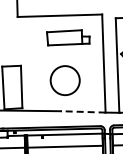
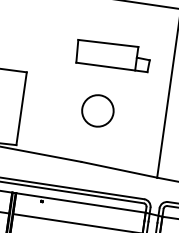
part: (68, 37) -> (113, 55), moved
circle: (65, 80) -> (98, 110), size x0.62
line: (82, 111) -> (118, 168), dashed -> solid

